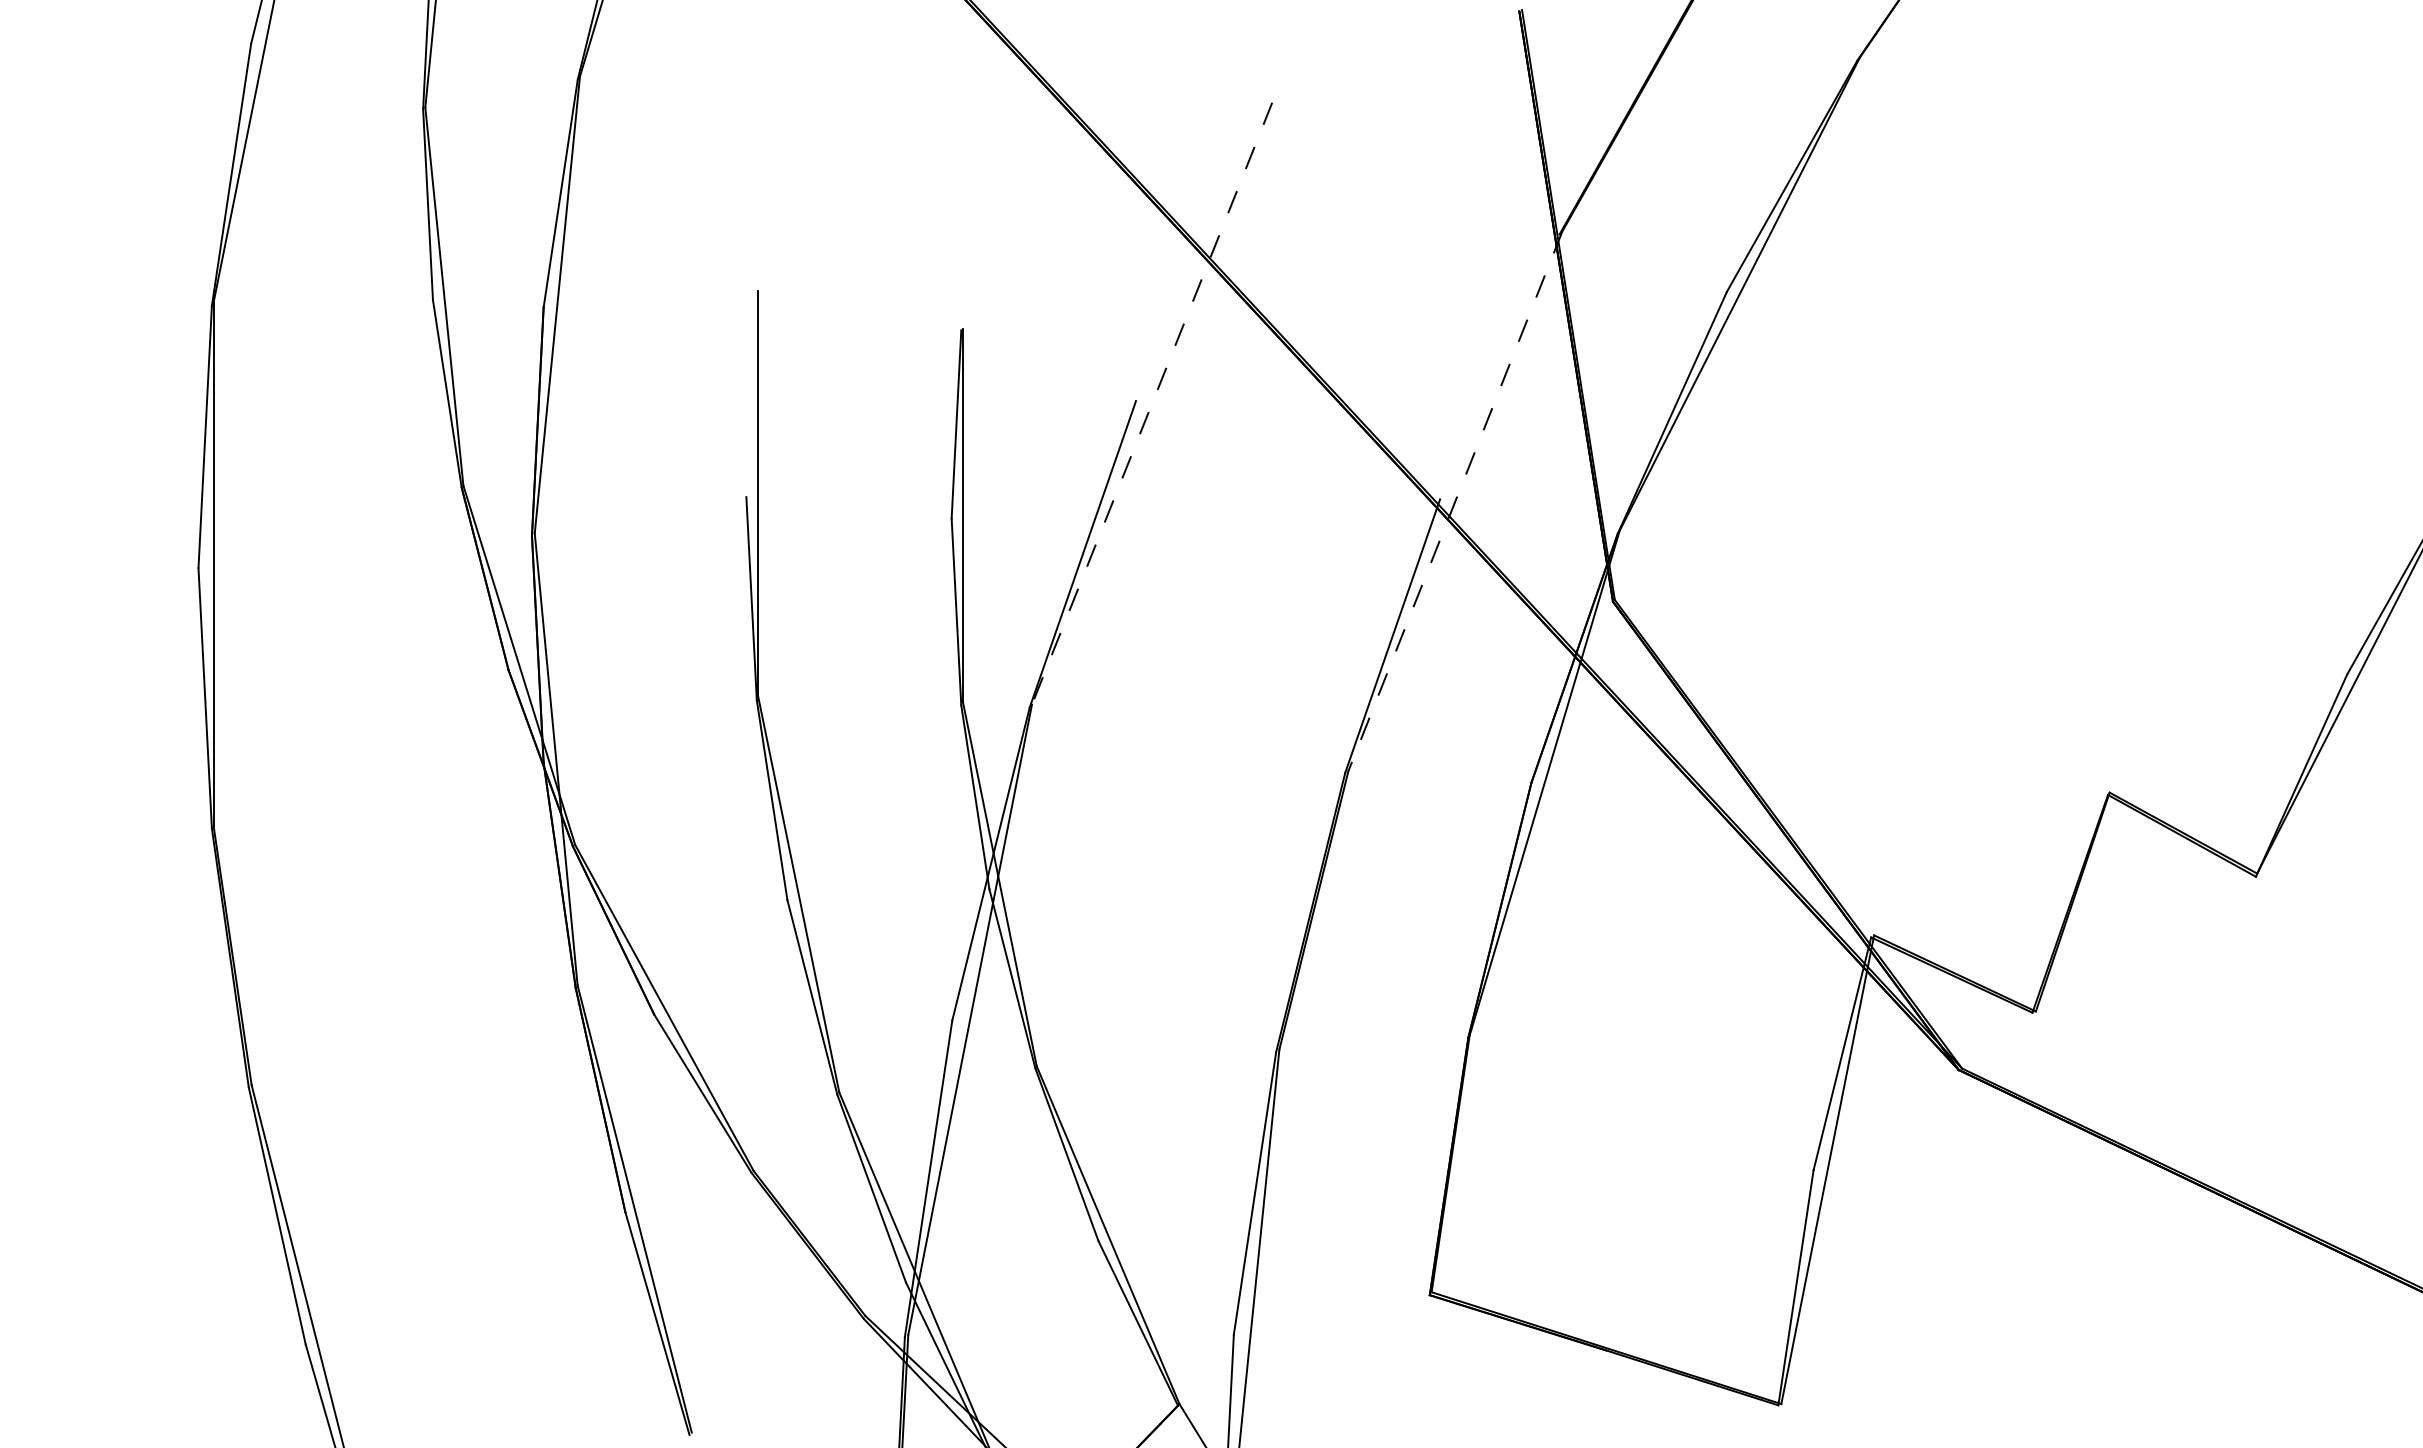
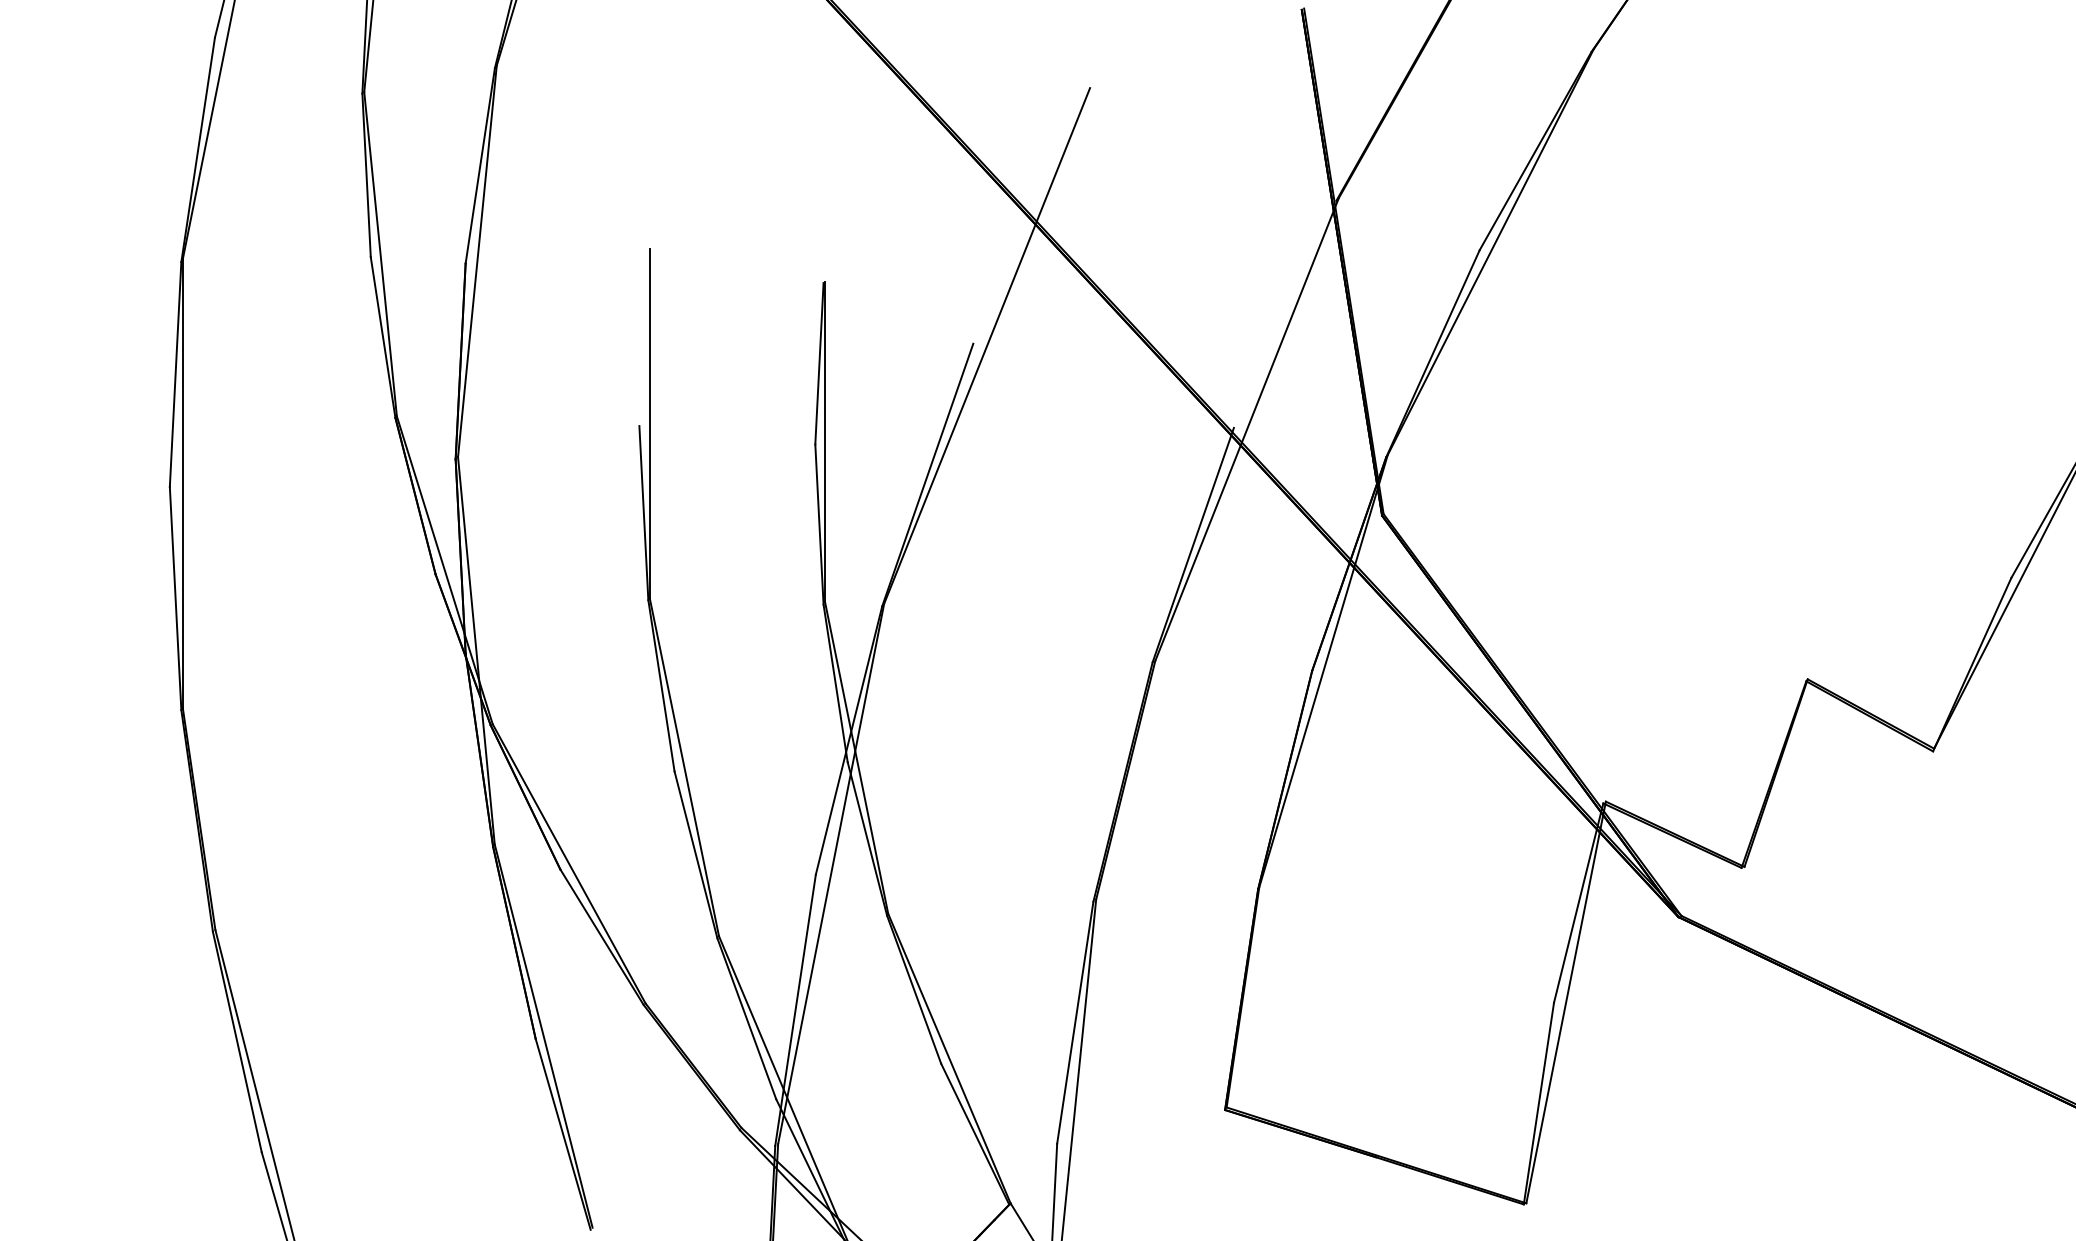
line: (1151, 404) -> (986, 346), dashed -> solid
line: (1455, 501) -> (1247, 429), dashed -> solid

